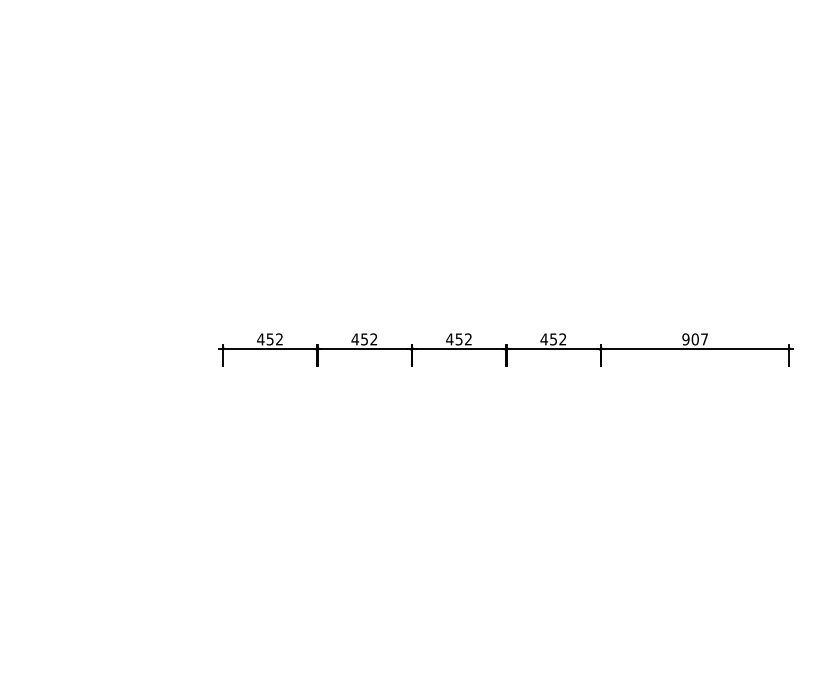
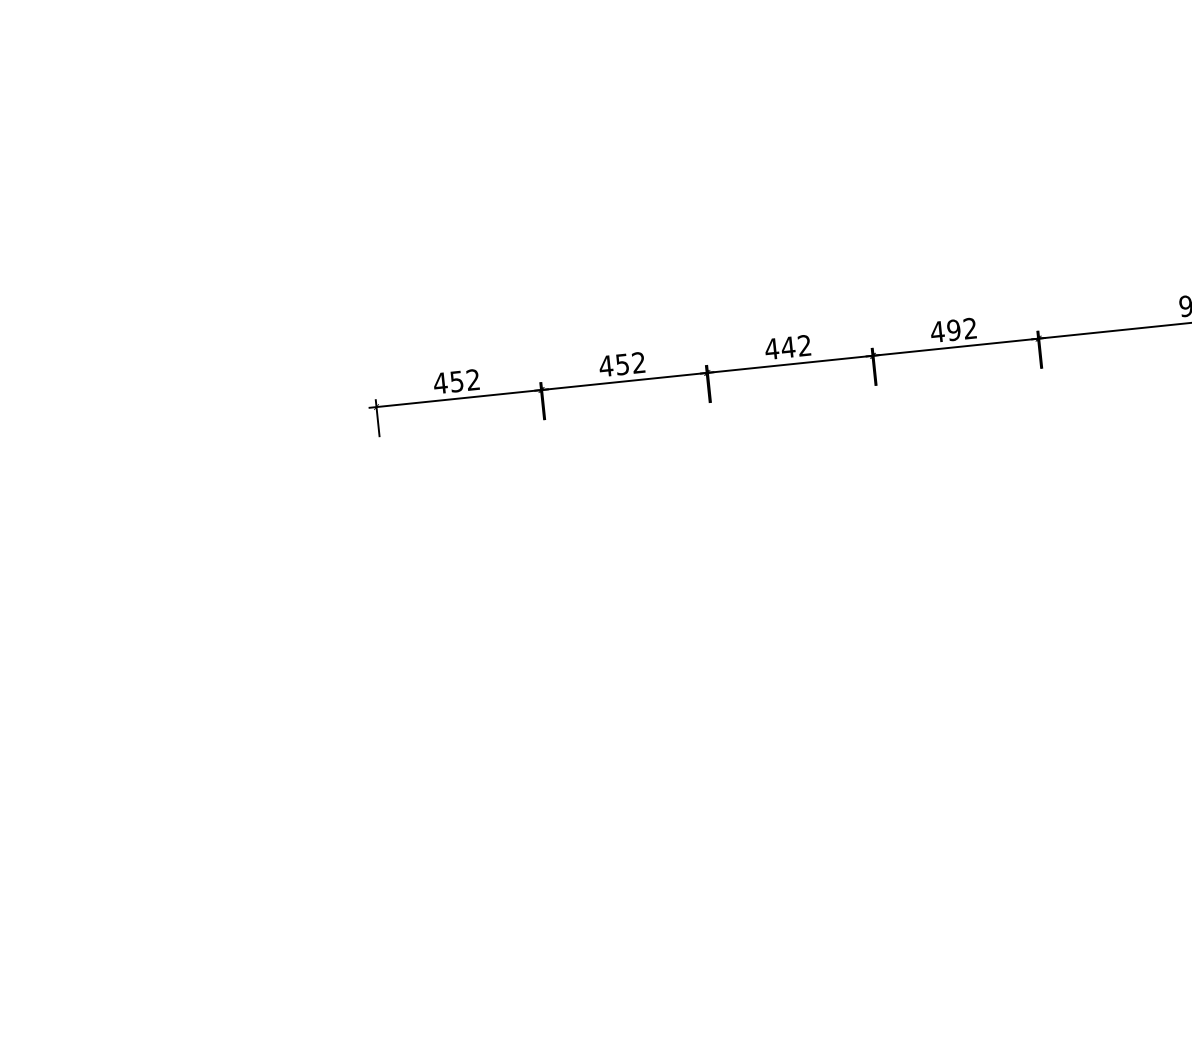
text: (458, 339) -> (787, 347), 452 -> 442
text: (553, 339) -> (953, 330), 452 -> 492

